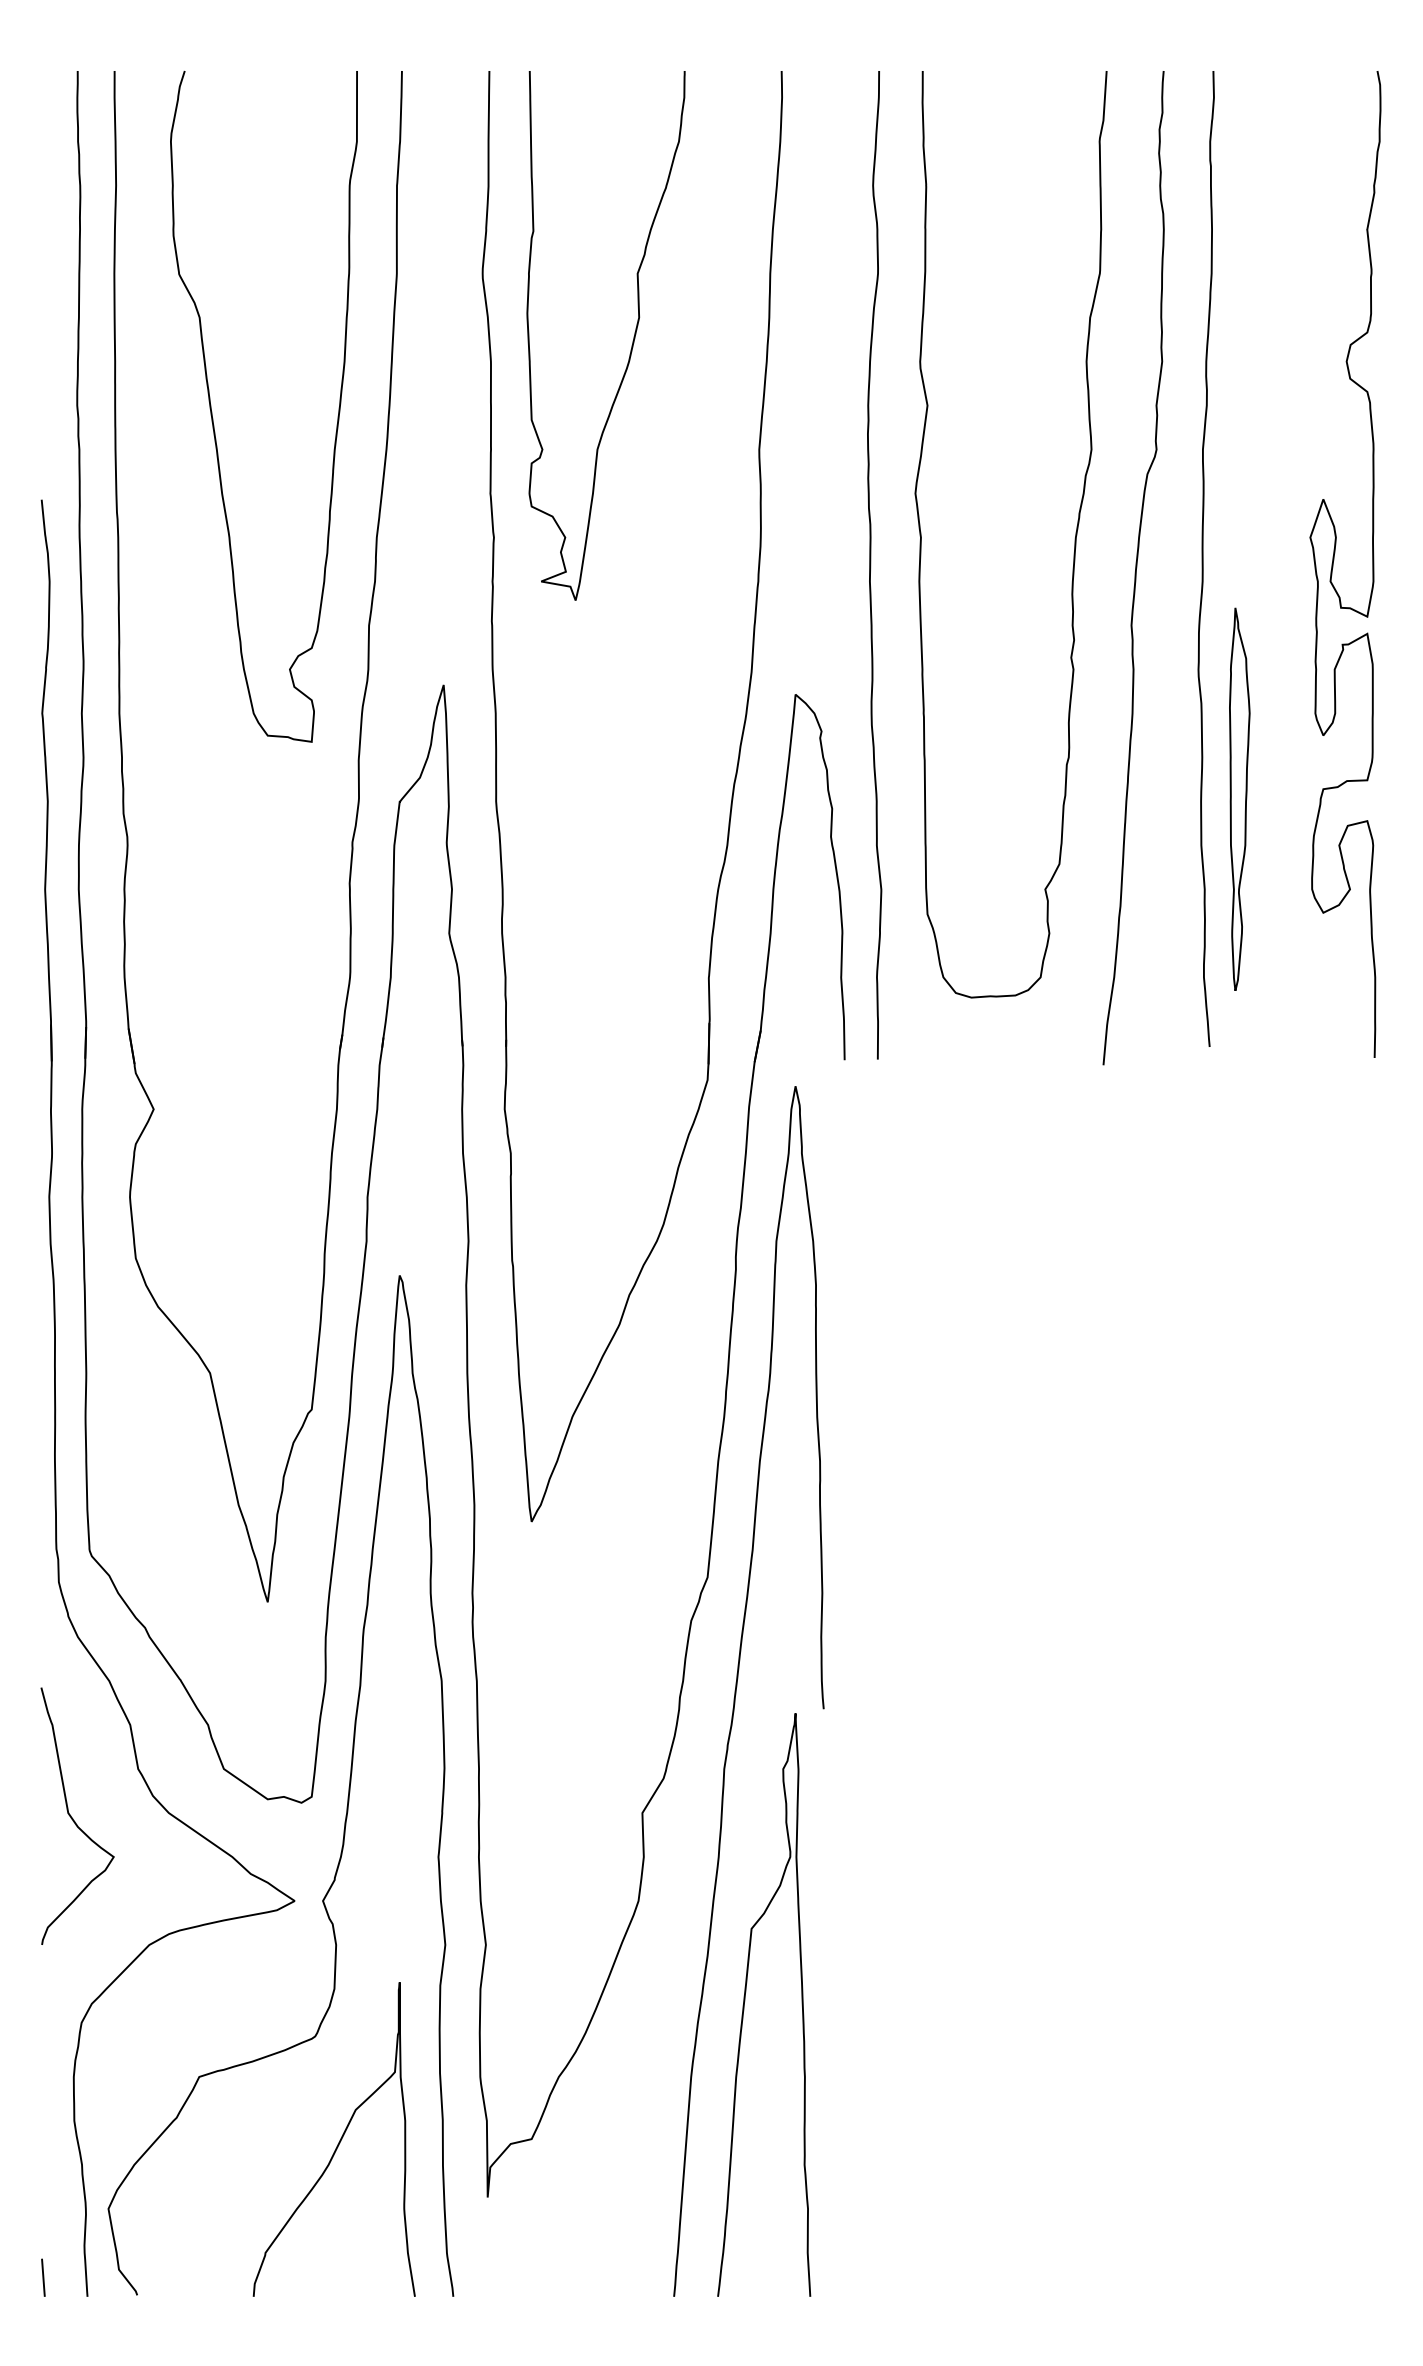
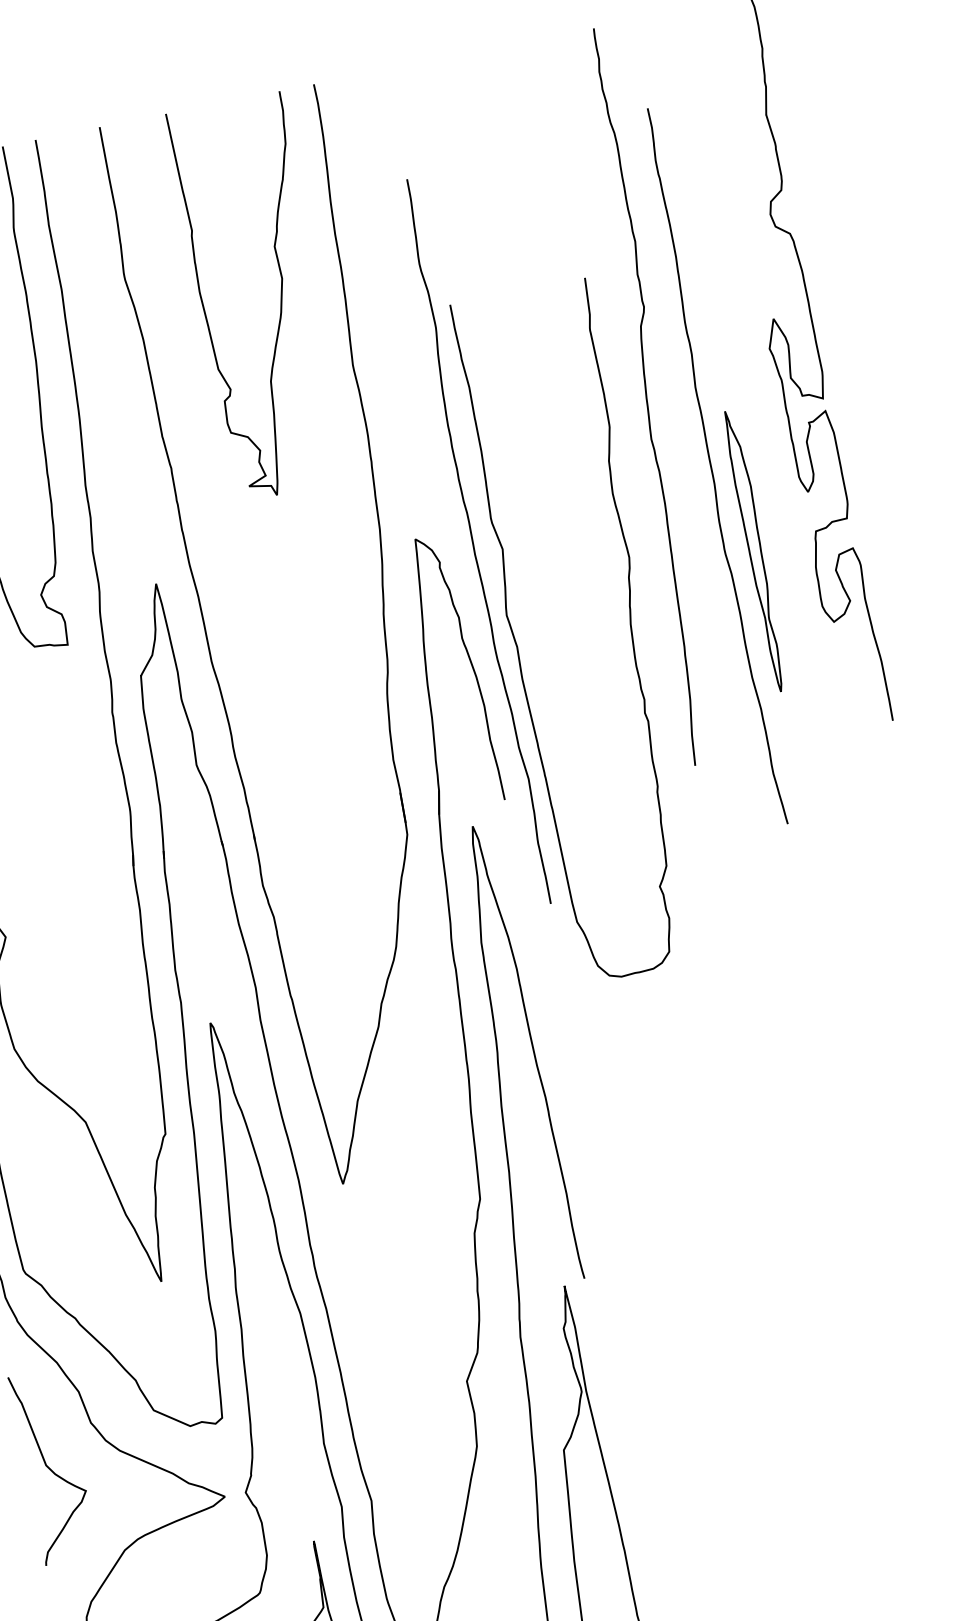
curve: (632, 341) -> (280, 297), moved
curve: (1074, 538) -> (629, 625), moved
curve: (1203, 558) -> (711, 467), moved
curve: (871, 565) -> (473, 542), moved

